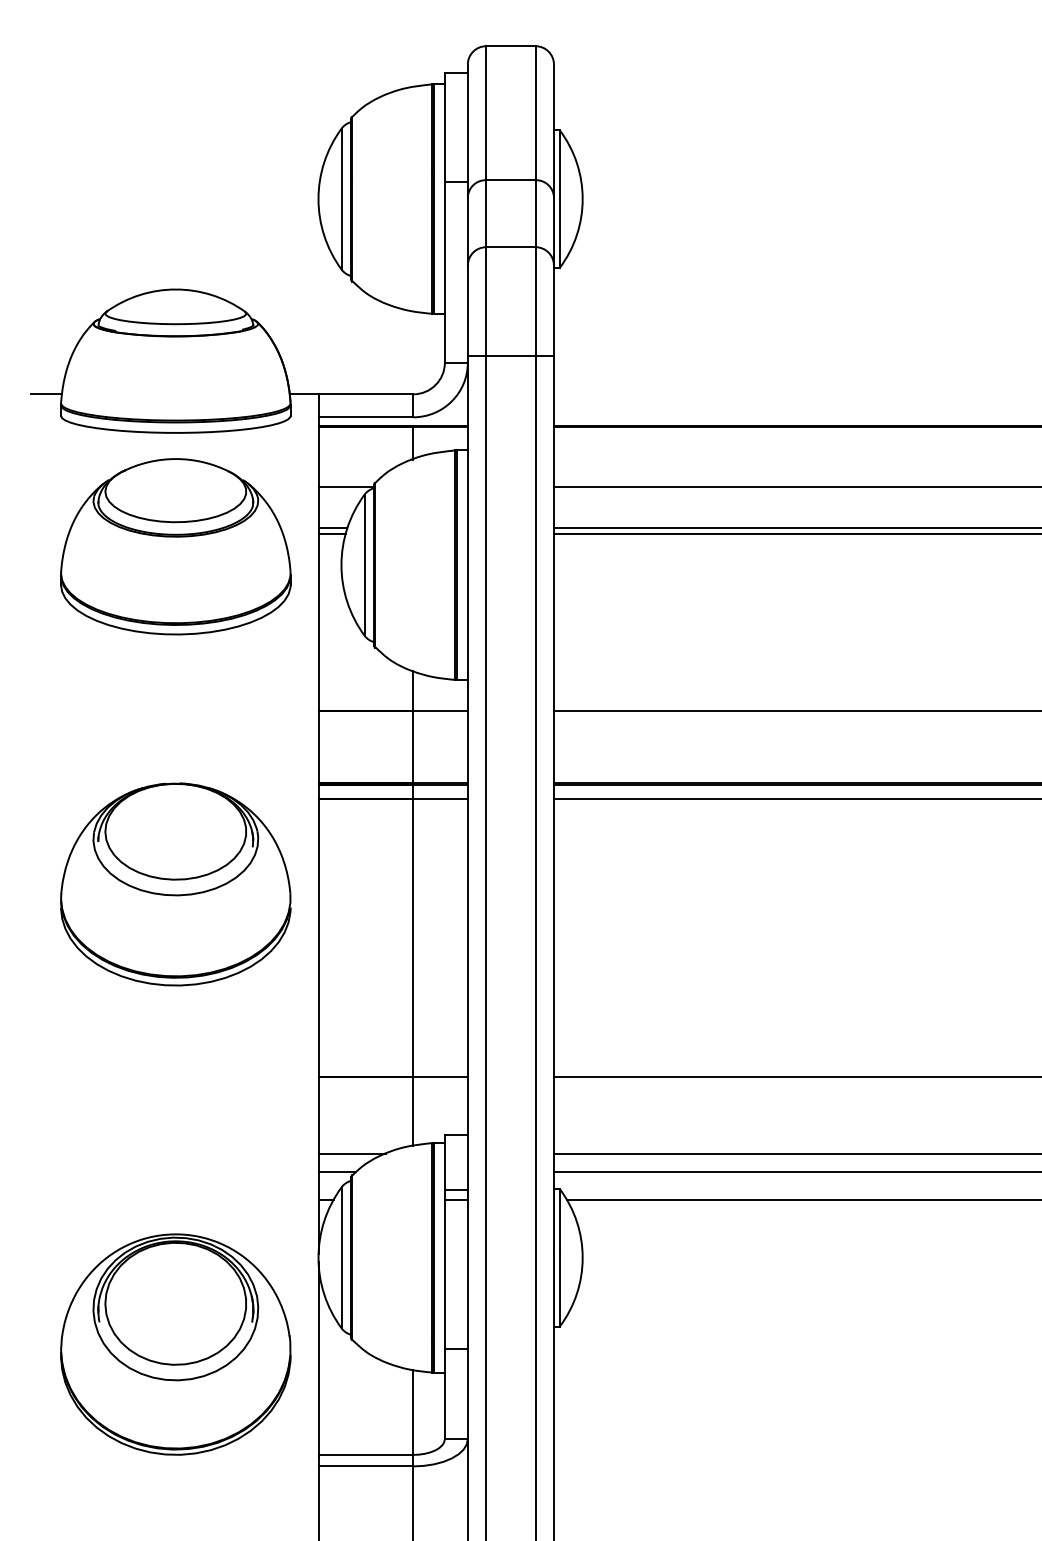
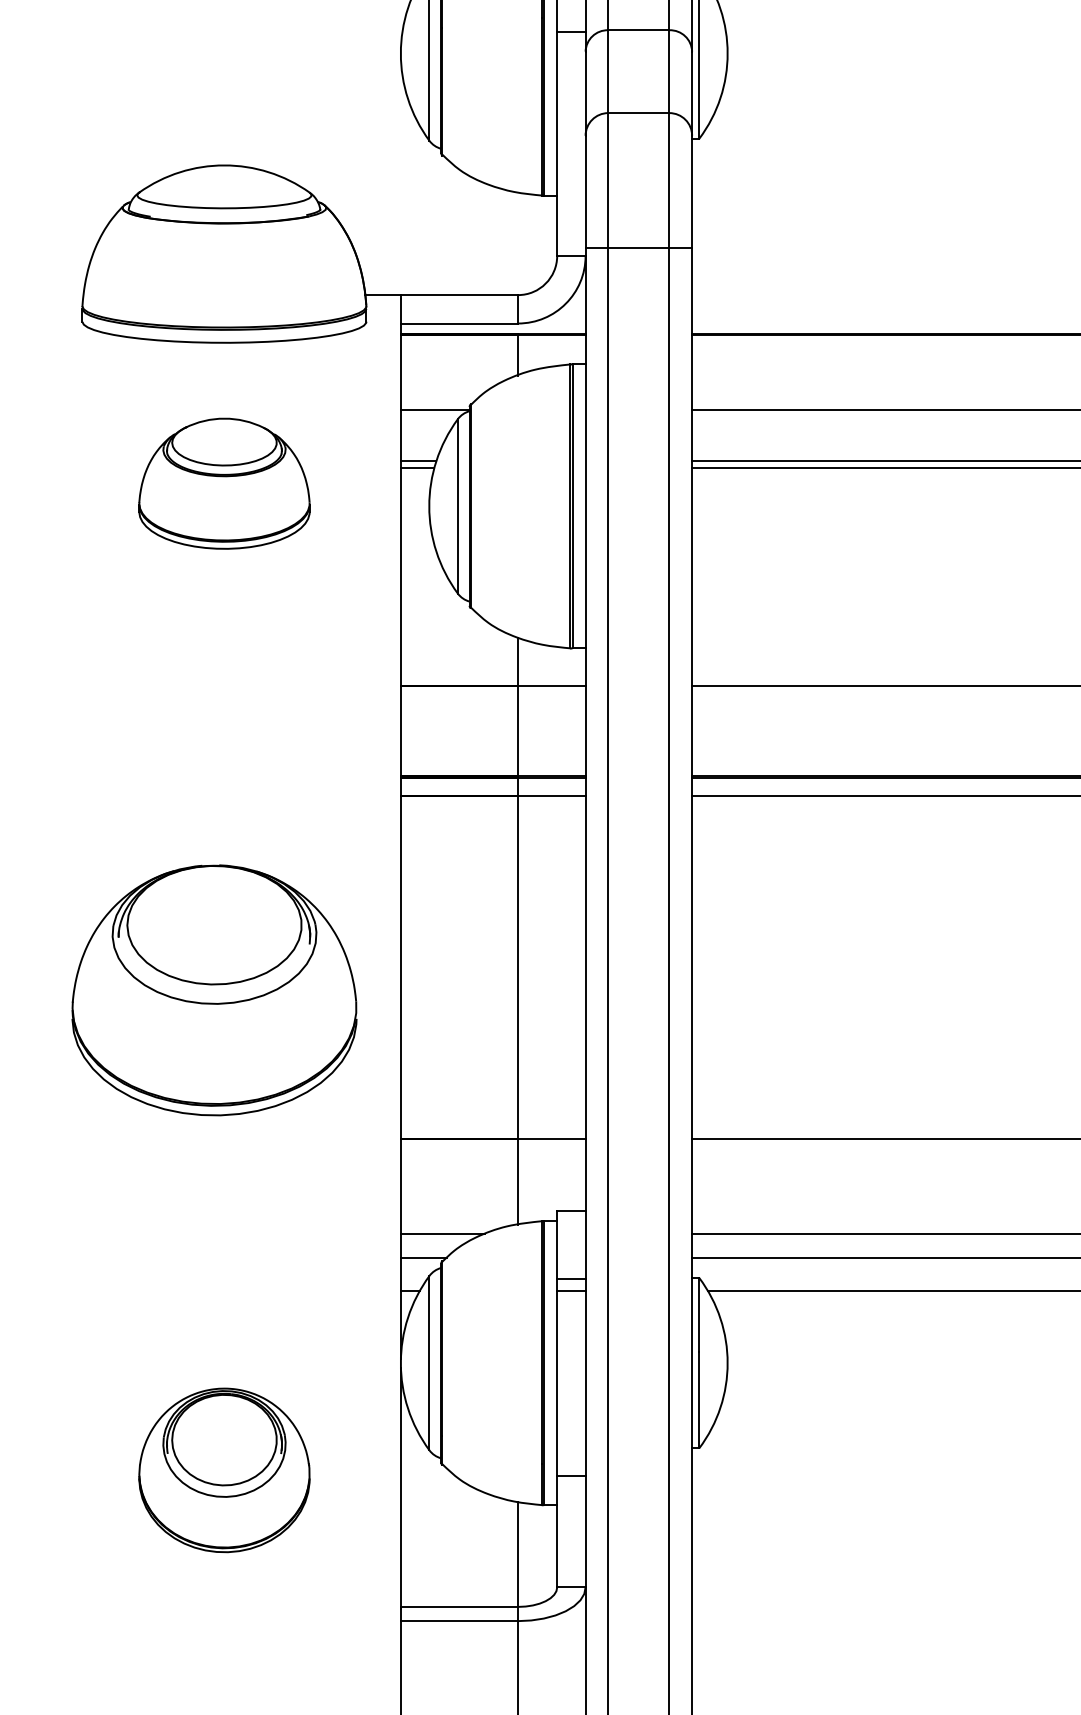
line: (46, 394) -> (64, 295), removed
part: (175, 546) -> (223, 483), size x0.6
part: (175, 884) -> (214, 990), moved
part: (175, 1344) -> (223, 1470), size x0.6

